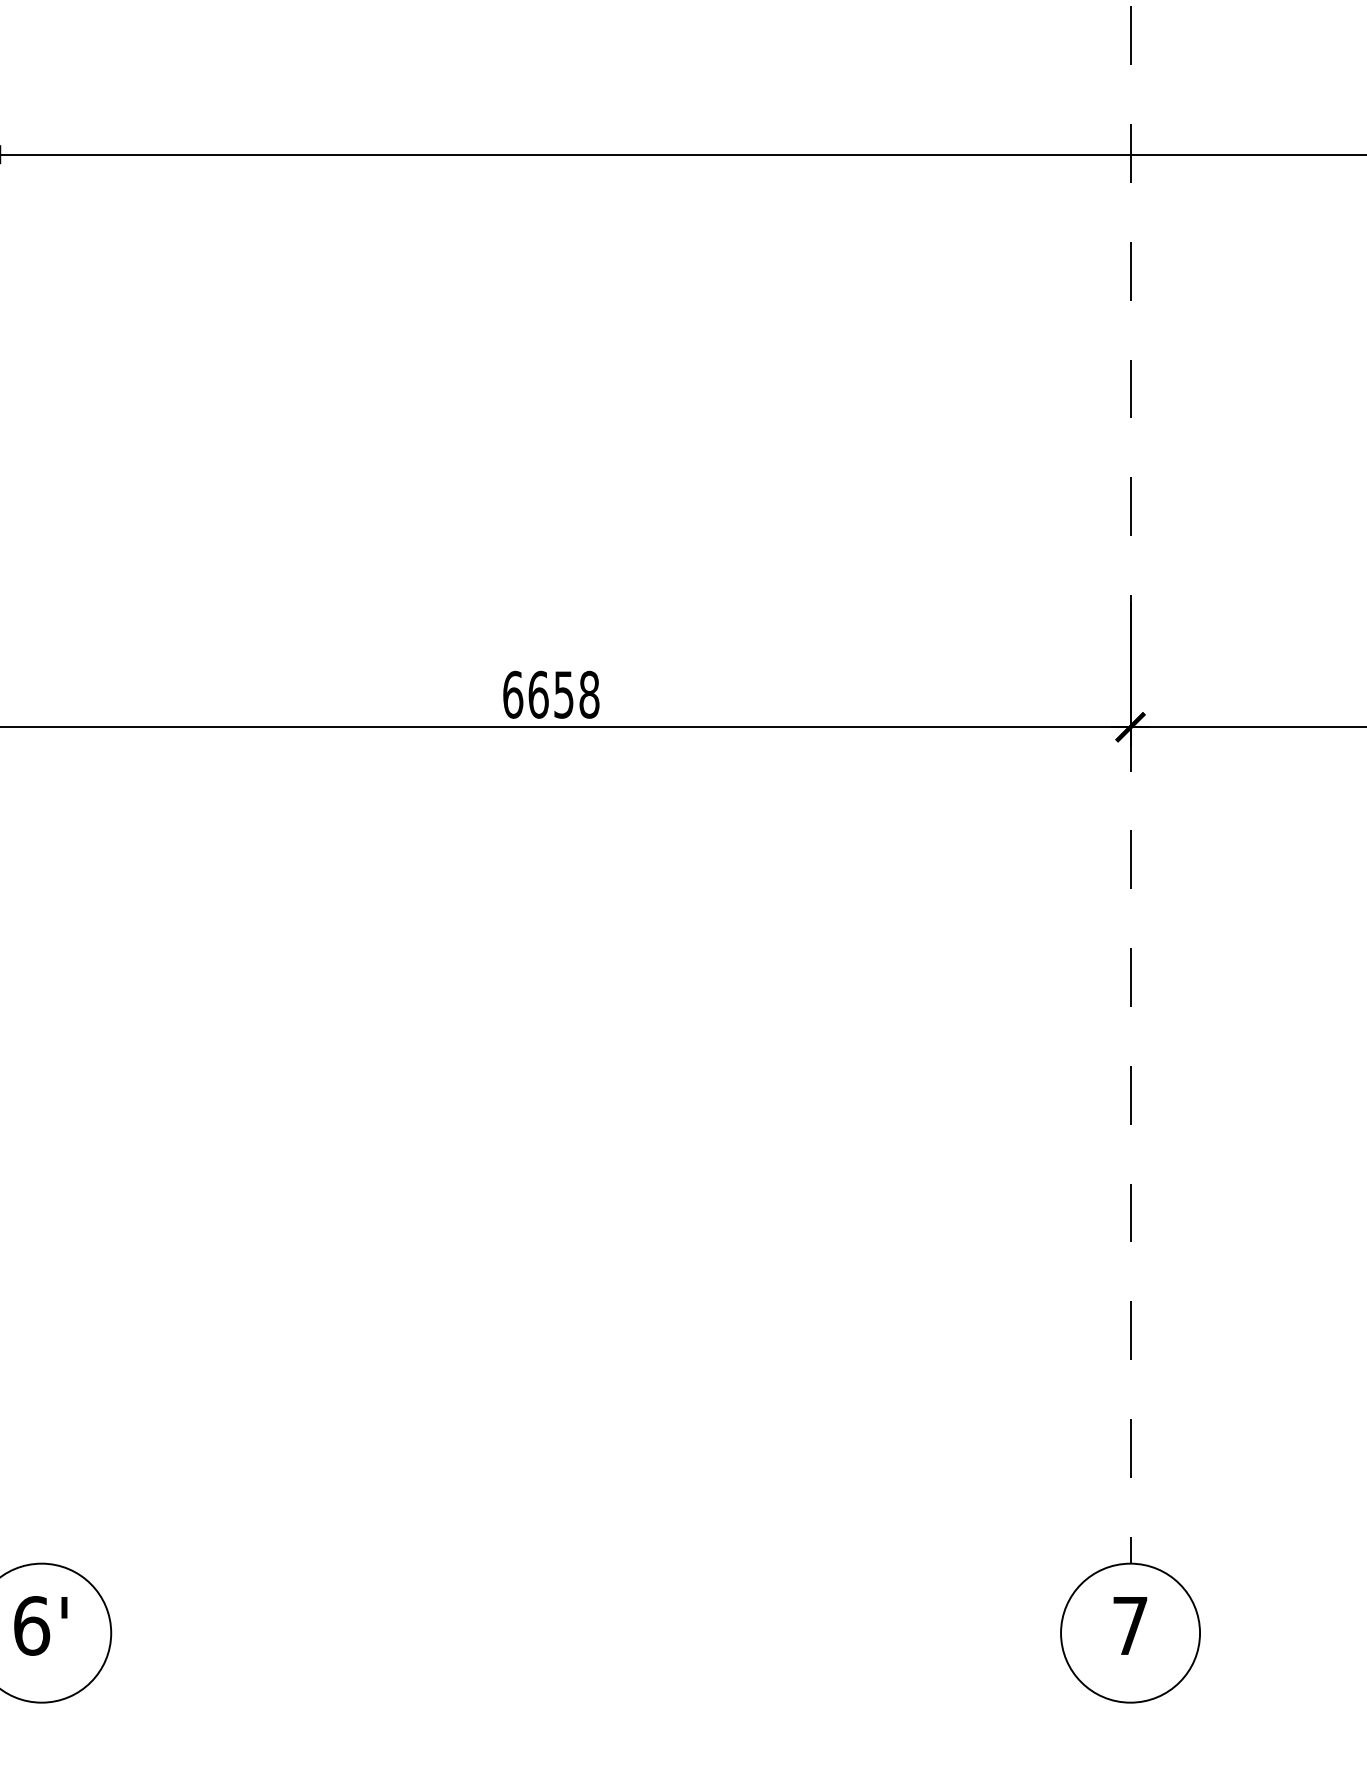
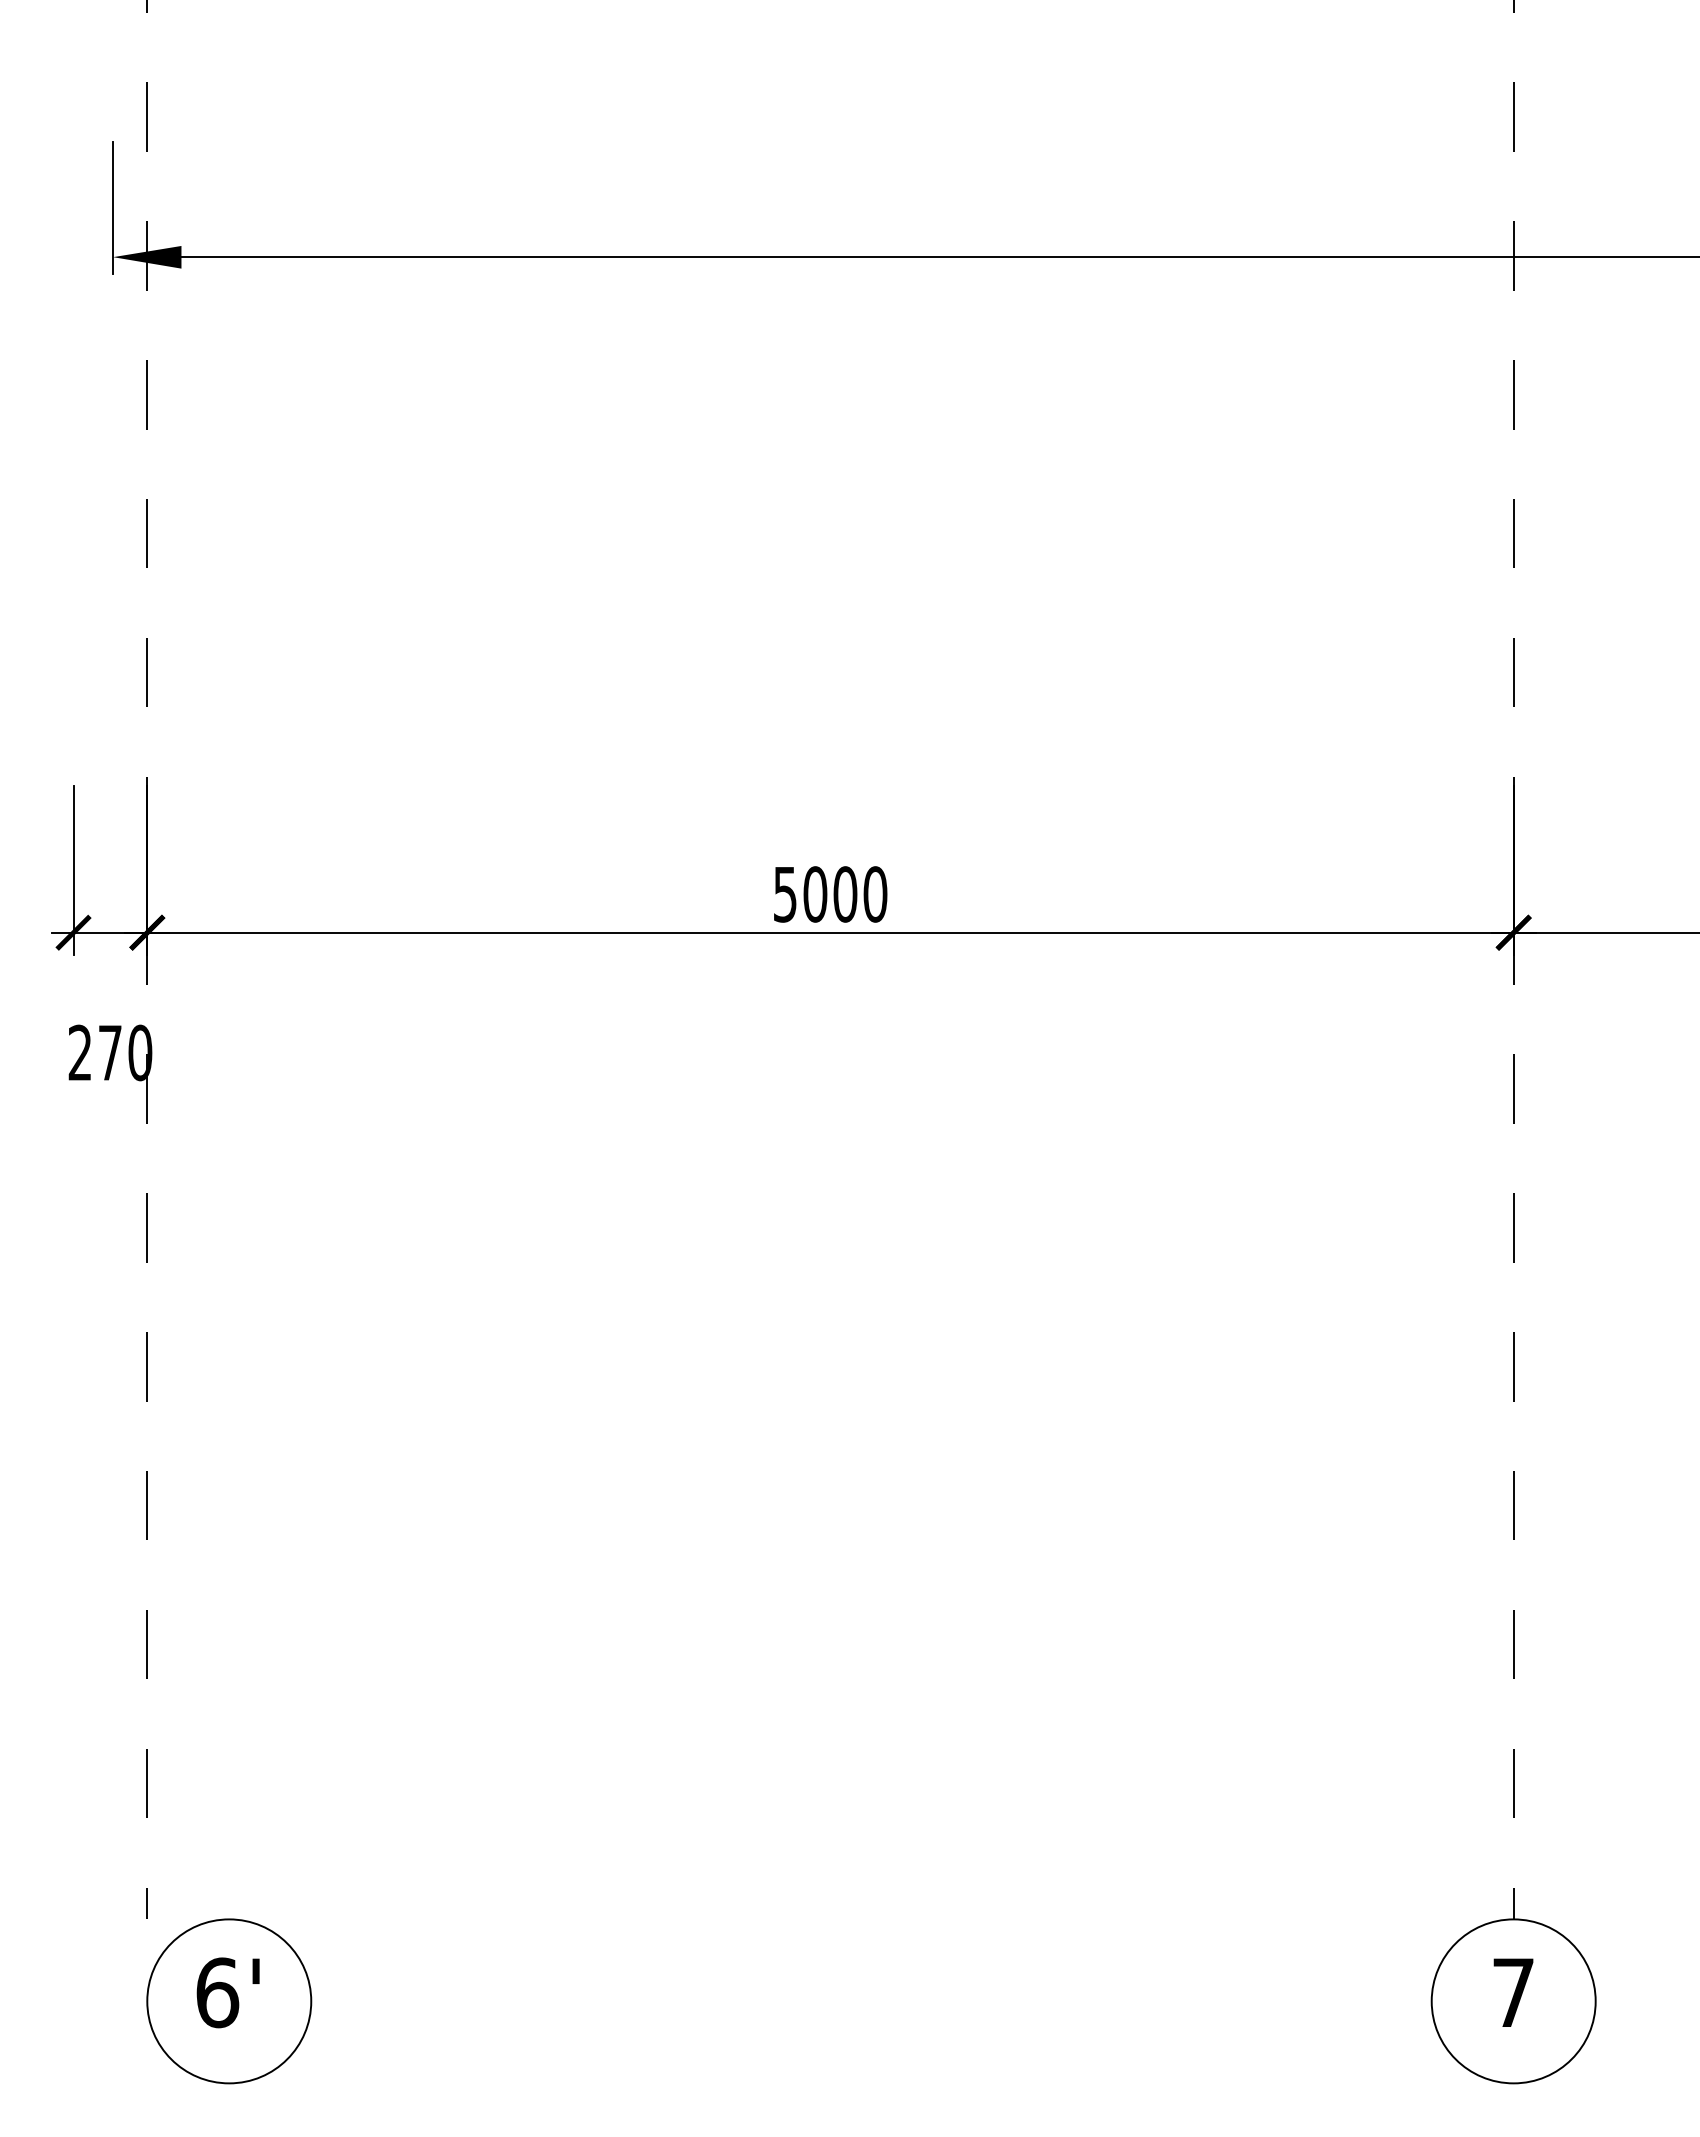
text: (551, 694) -> (830, 894), 6658 -> 5000

